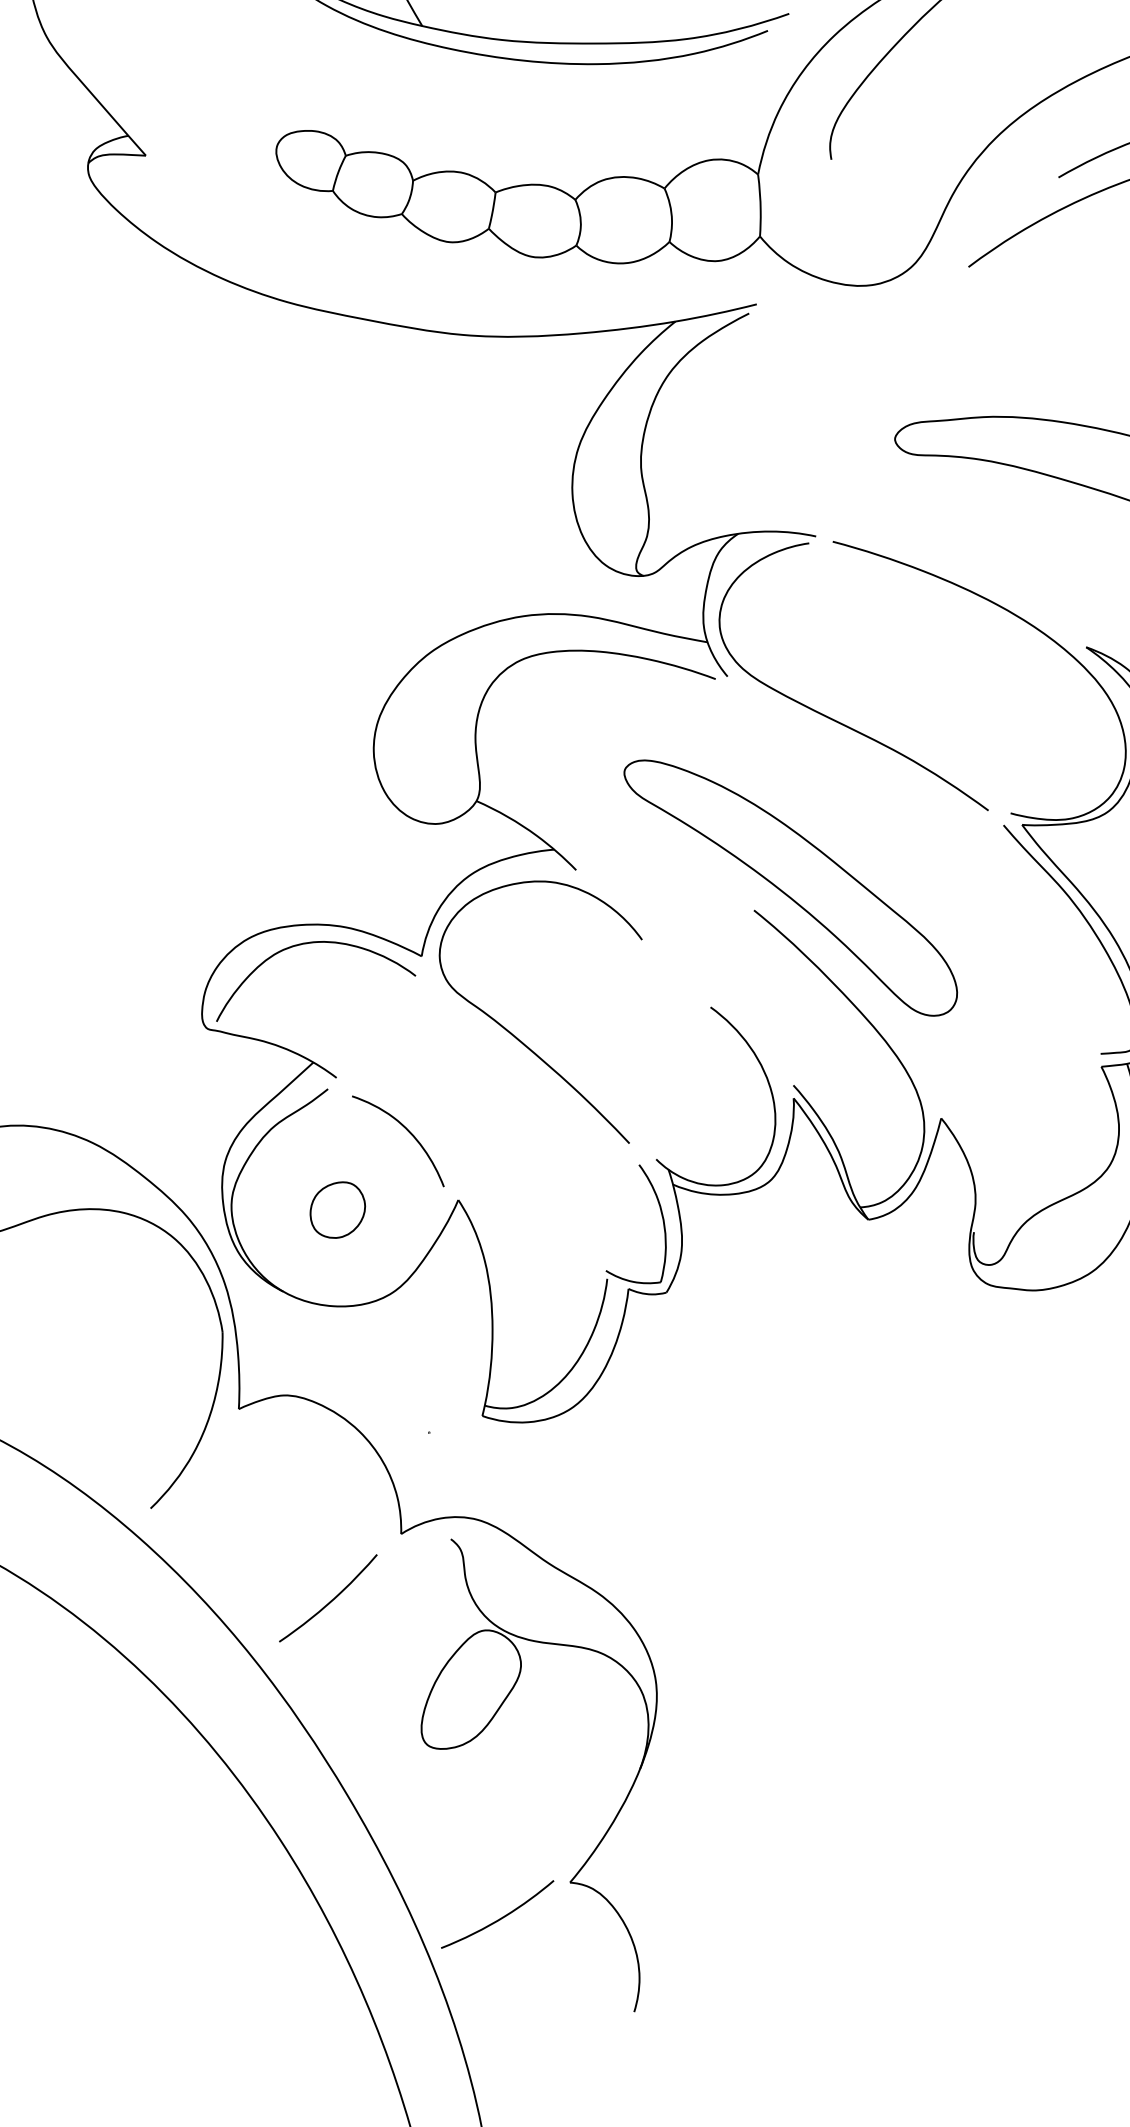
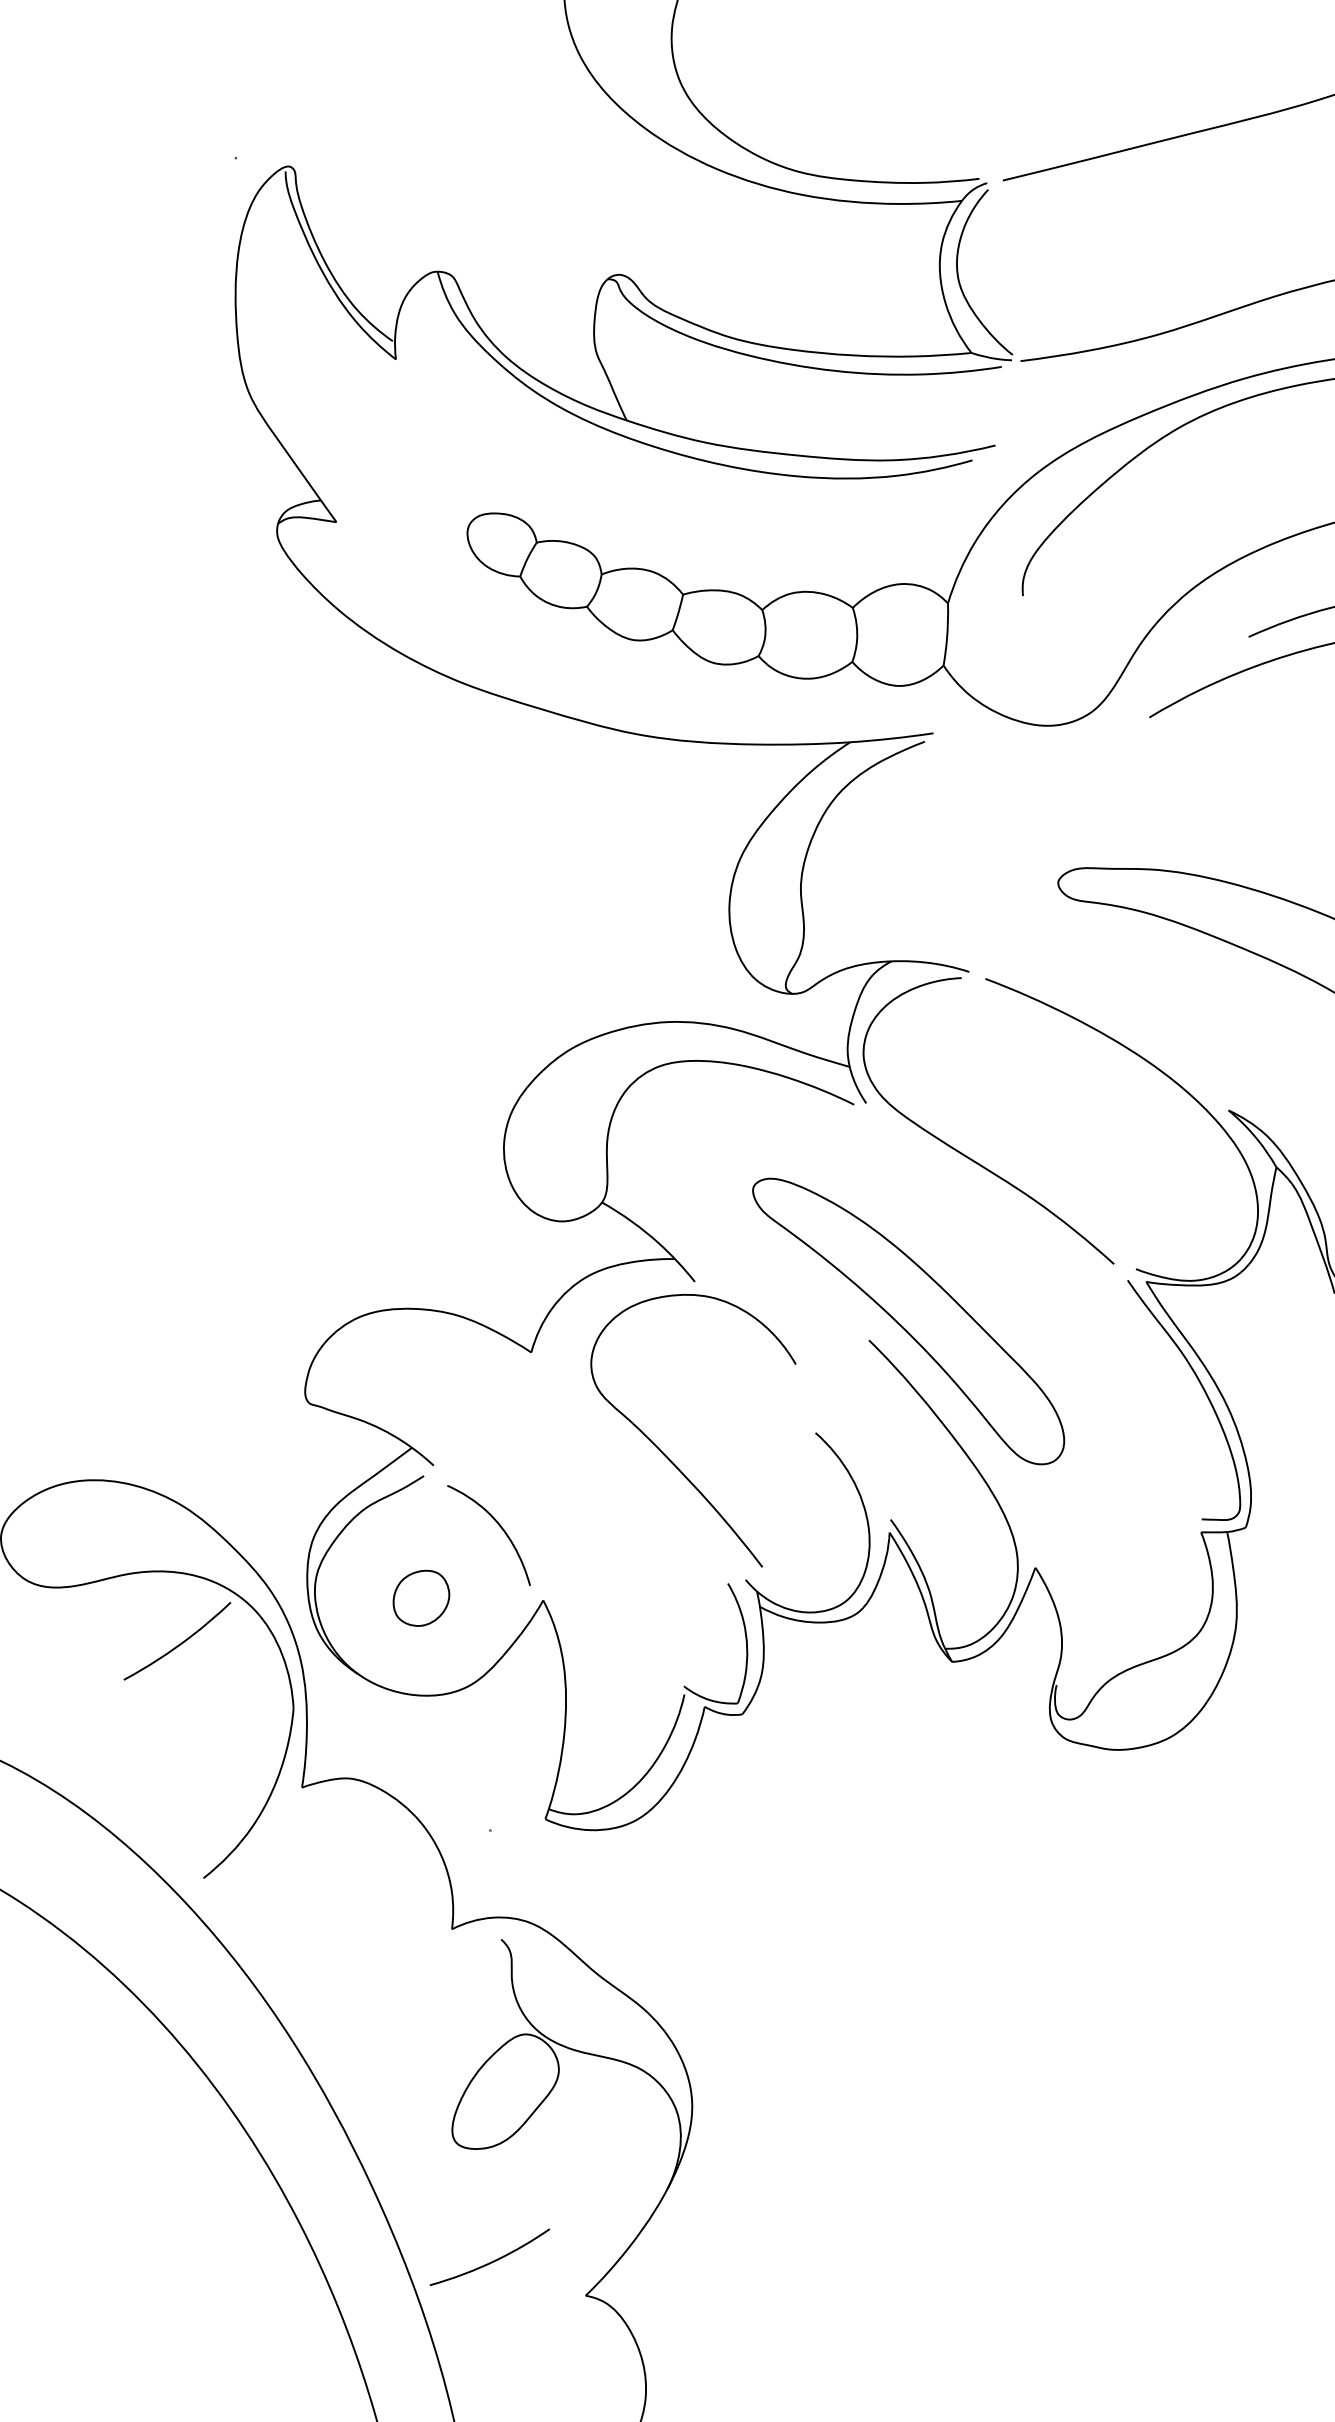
curve: (309, 943) -> (420, 1328), removed
curve: (524, 1043) -> (667, 1456), moved
curve: (330, 1600) -> (179, 1643), moved
curve: (499, 1918) -> (491, 2261), moved

